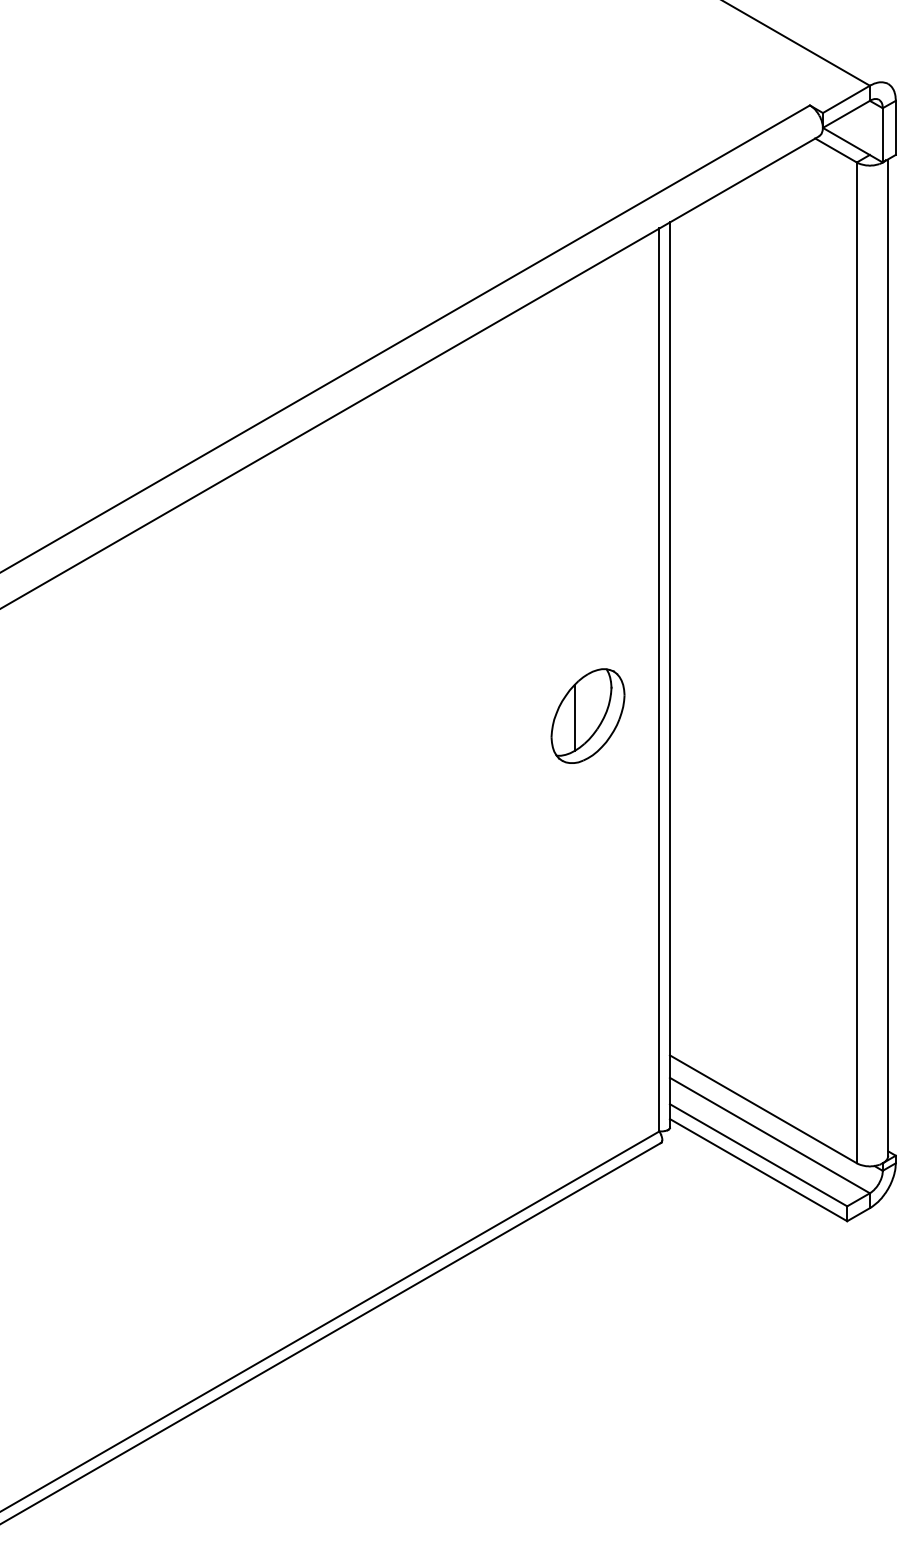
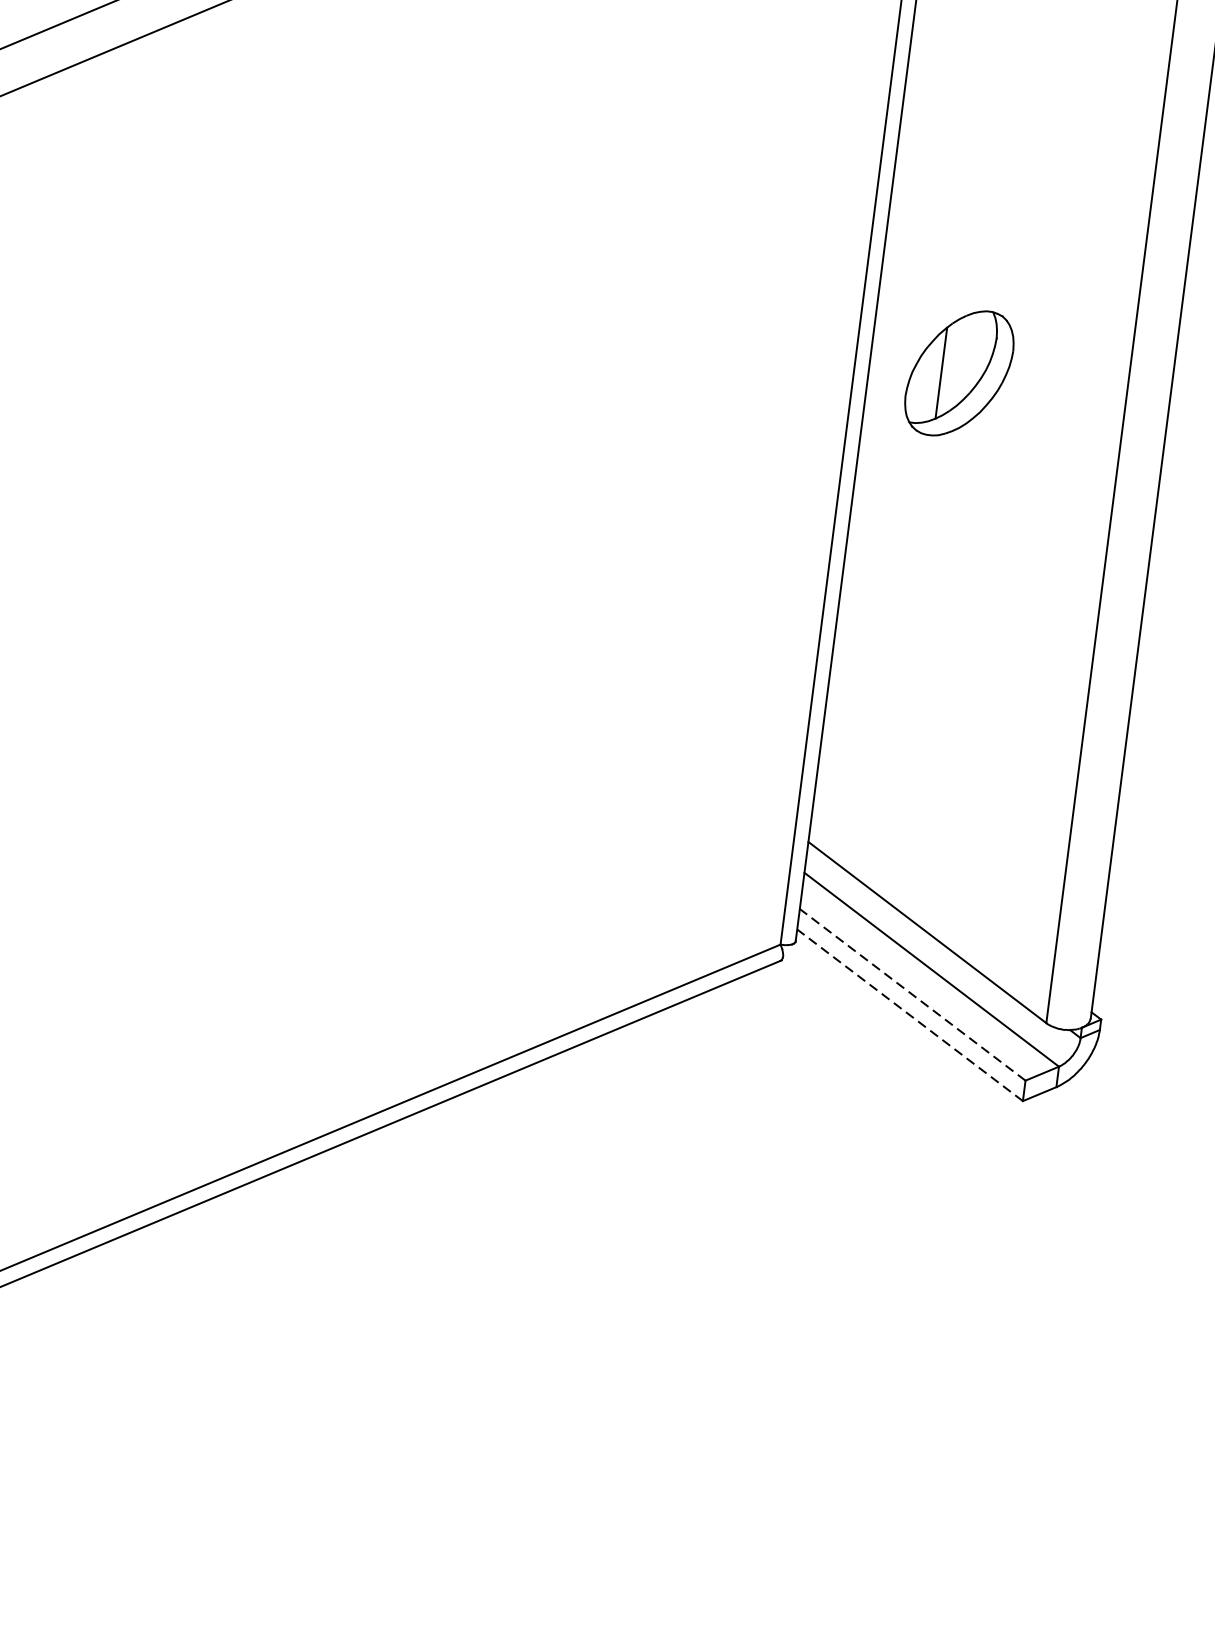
part: (587, 715) -> (958, 372), moved
line: (758, 1155) -> (912, 995), solid -> dashed
line: (758, 1169) -> (910, 1014), solid -> dashed

